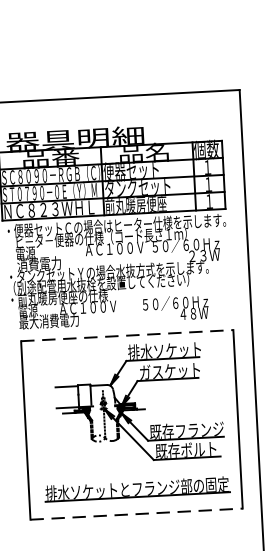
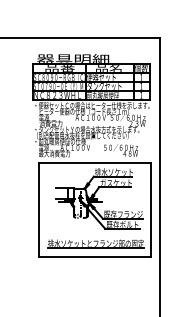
line: (126, 335) -> (94, 163), dashed -> solid
line: (135, 513) -> (94, 256), dashed -> solid

